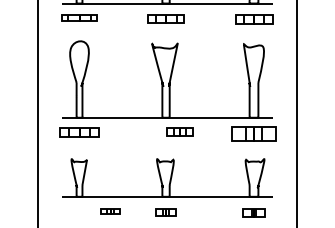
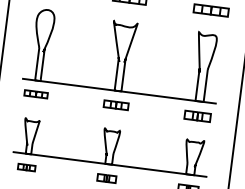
part: (79, 131) -> (36, 93), size x0.62
part: (179, 131) -> (115, 104), moved
part: (253, 133) -> (197, 116), size x0.62
part: (110, 211) -> (26, 167), moved

